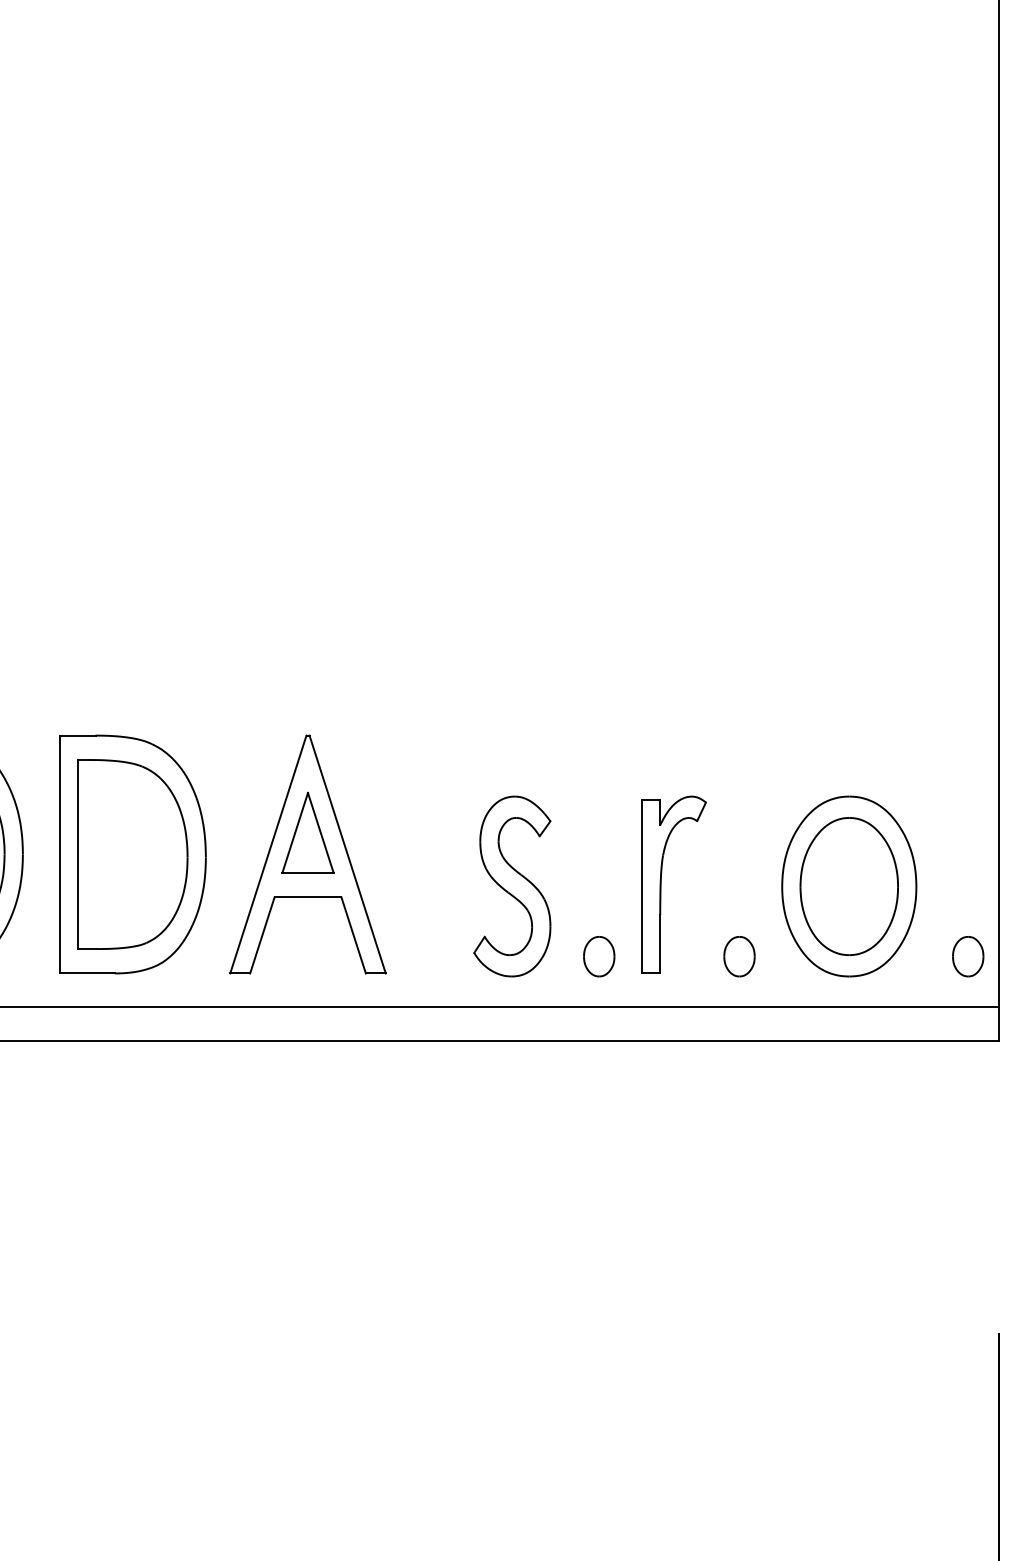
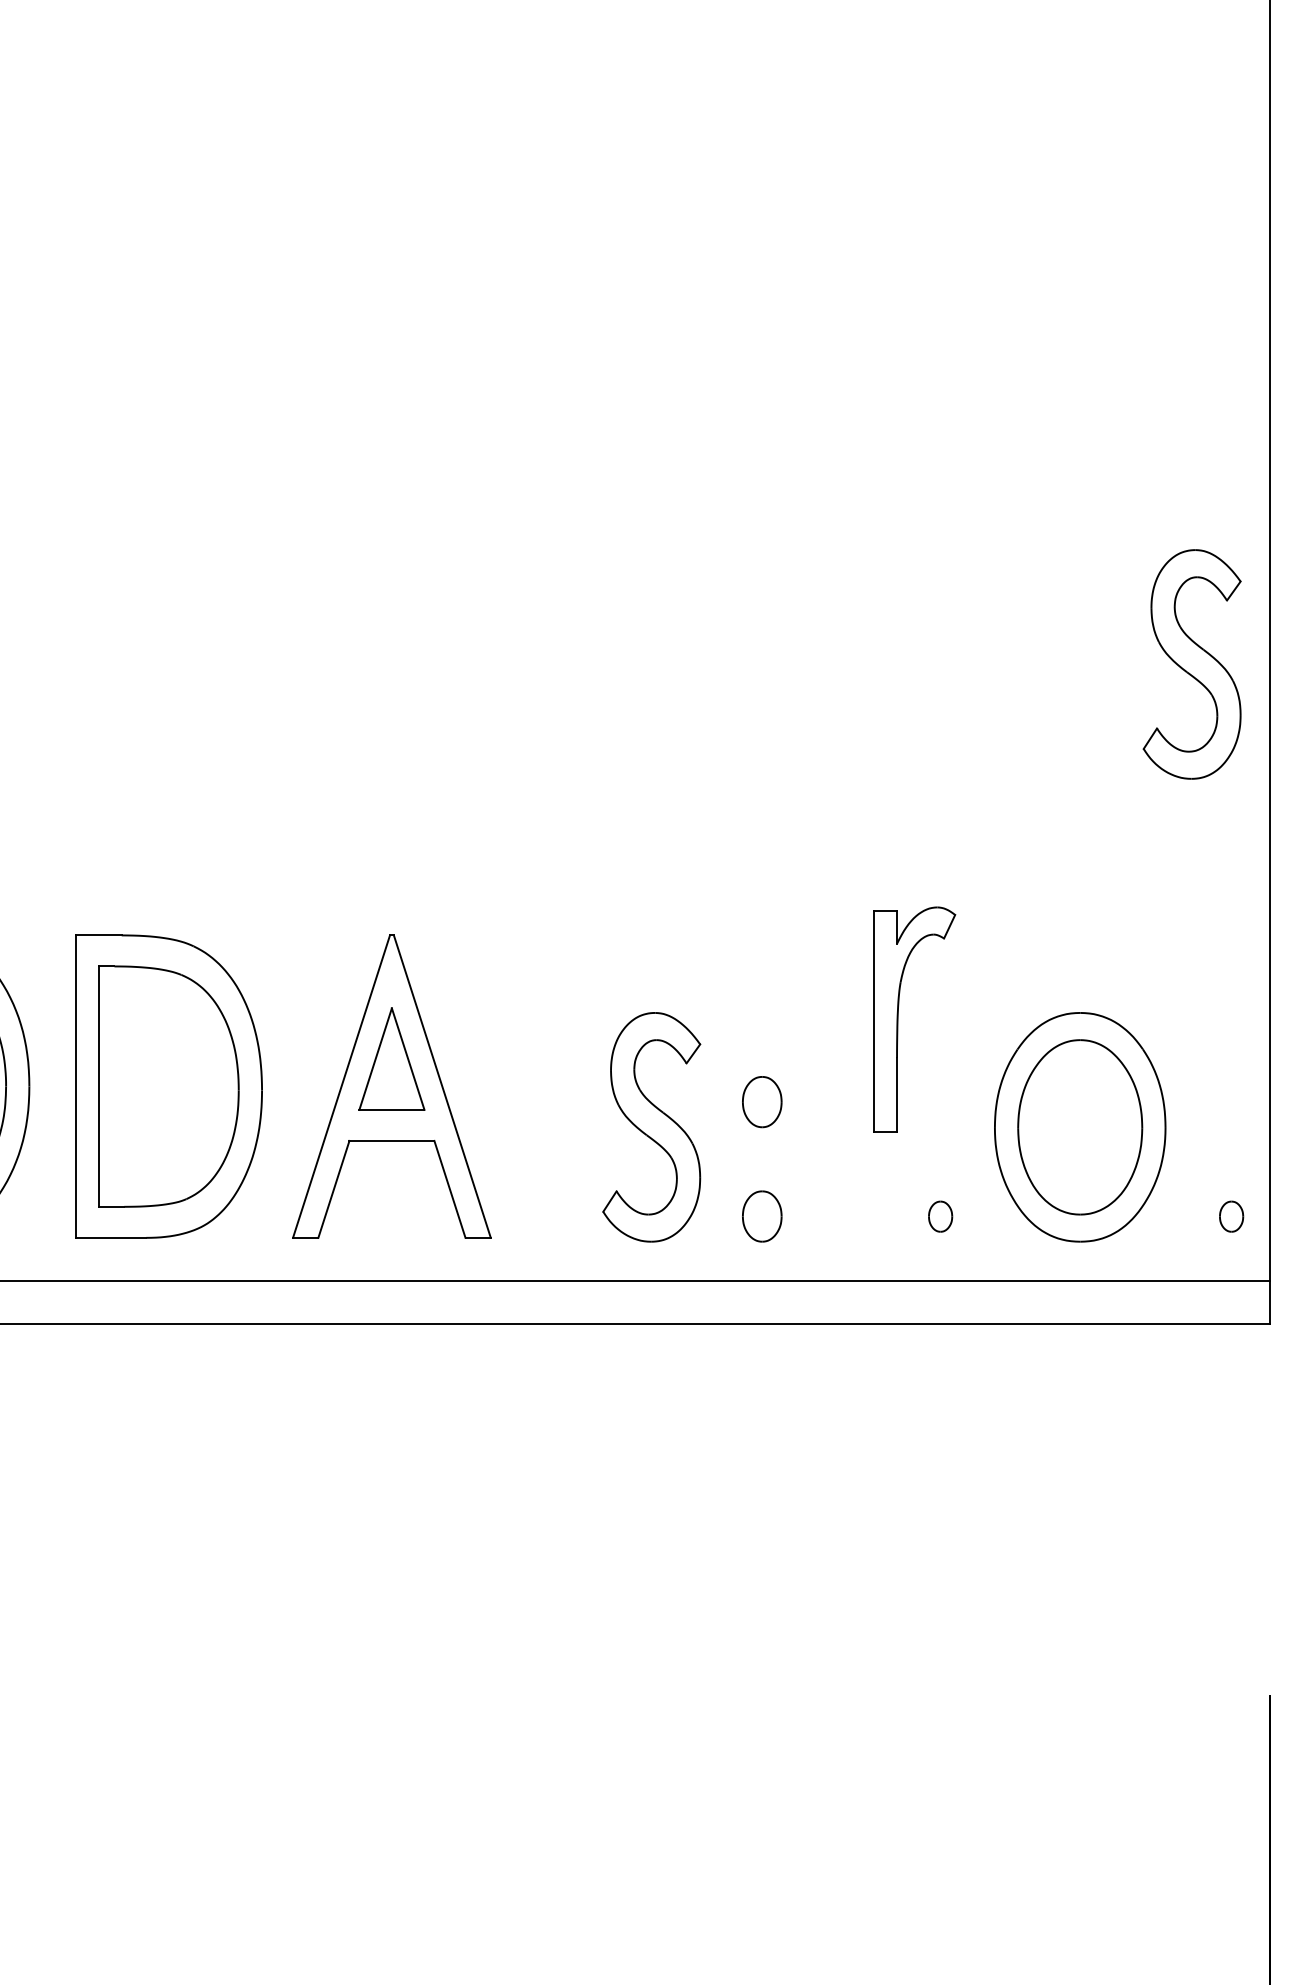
part: (937, 522) -> (1192, 664), added
part: (599, 866) -> (762, 1101), added
part: (661, 884) -> (898, 1019), moved
part: (739, 956) -> (940, 1216), size x0.6
part: (968, 956) -> (1231, 1216), size x0.6

